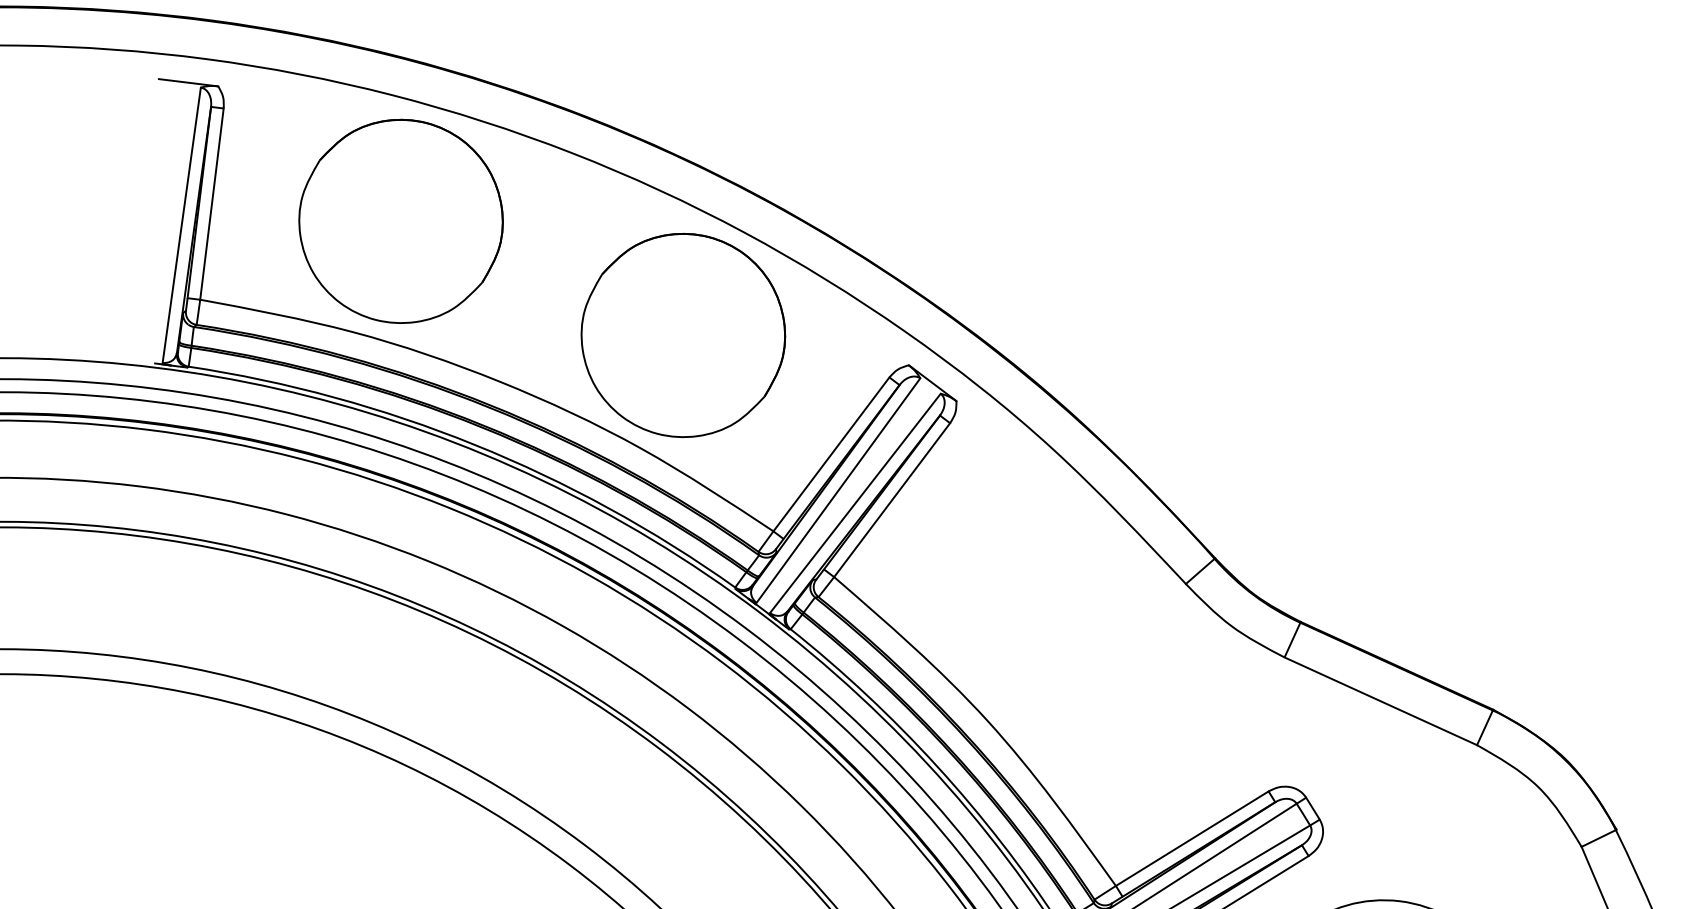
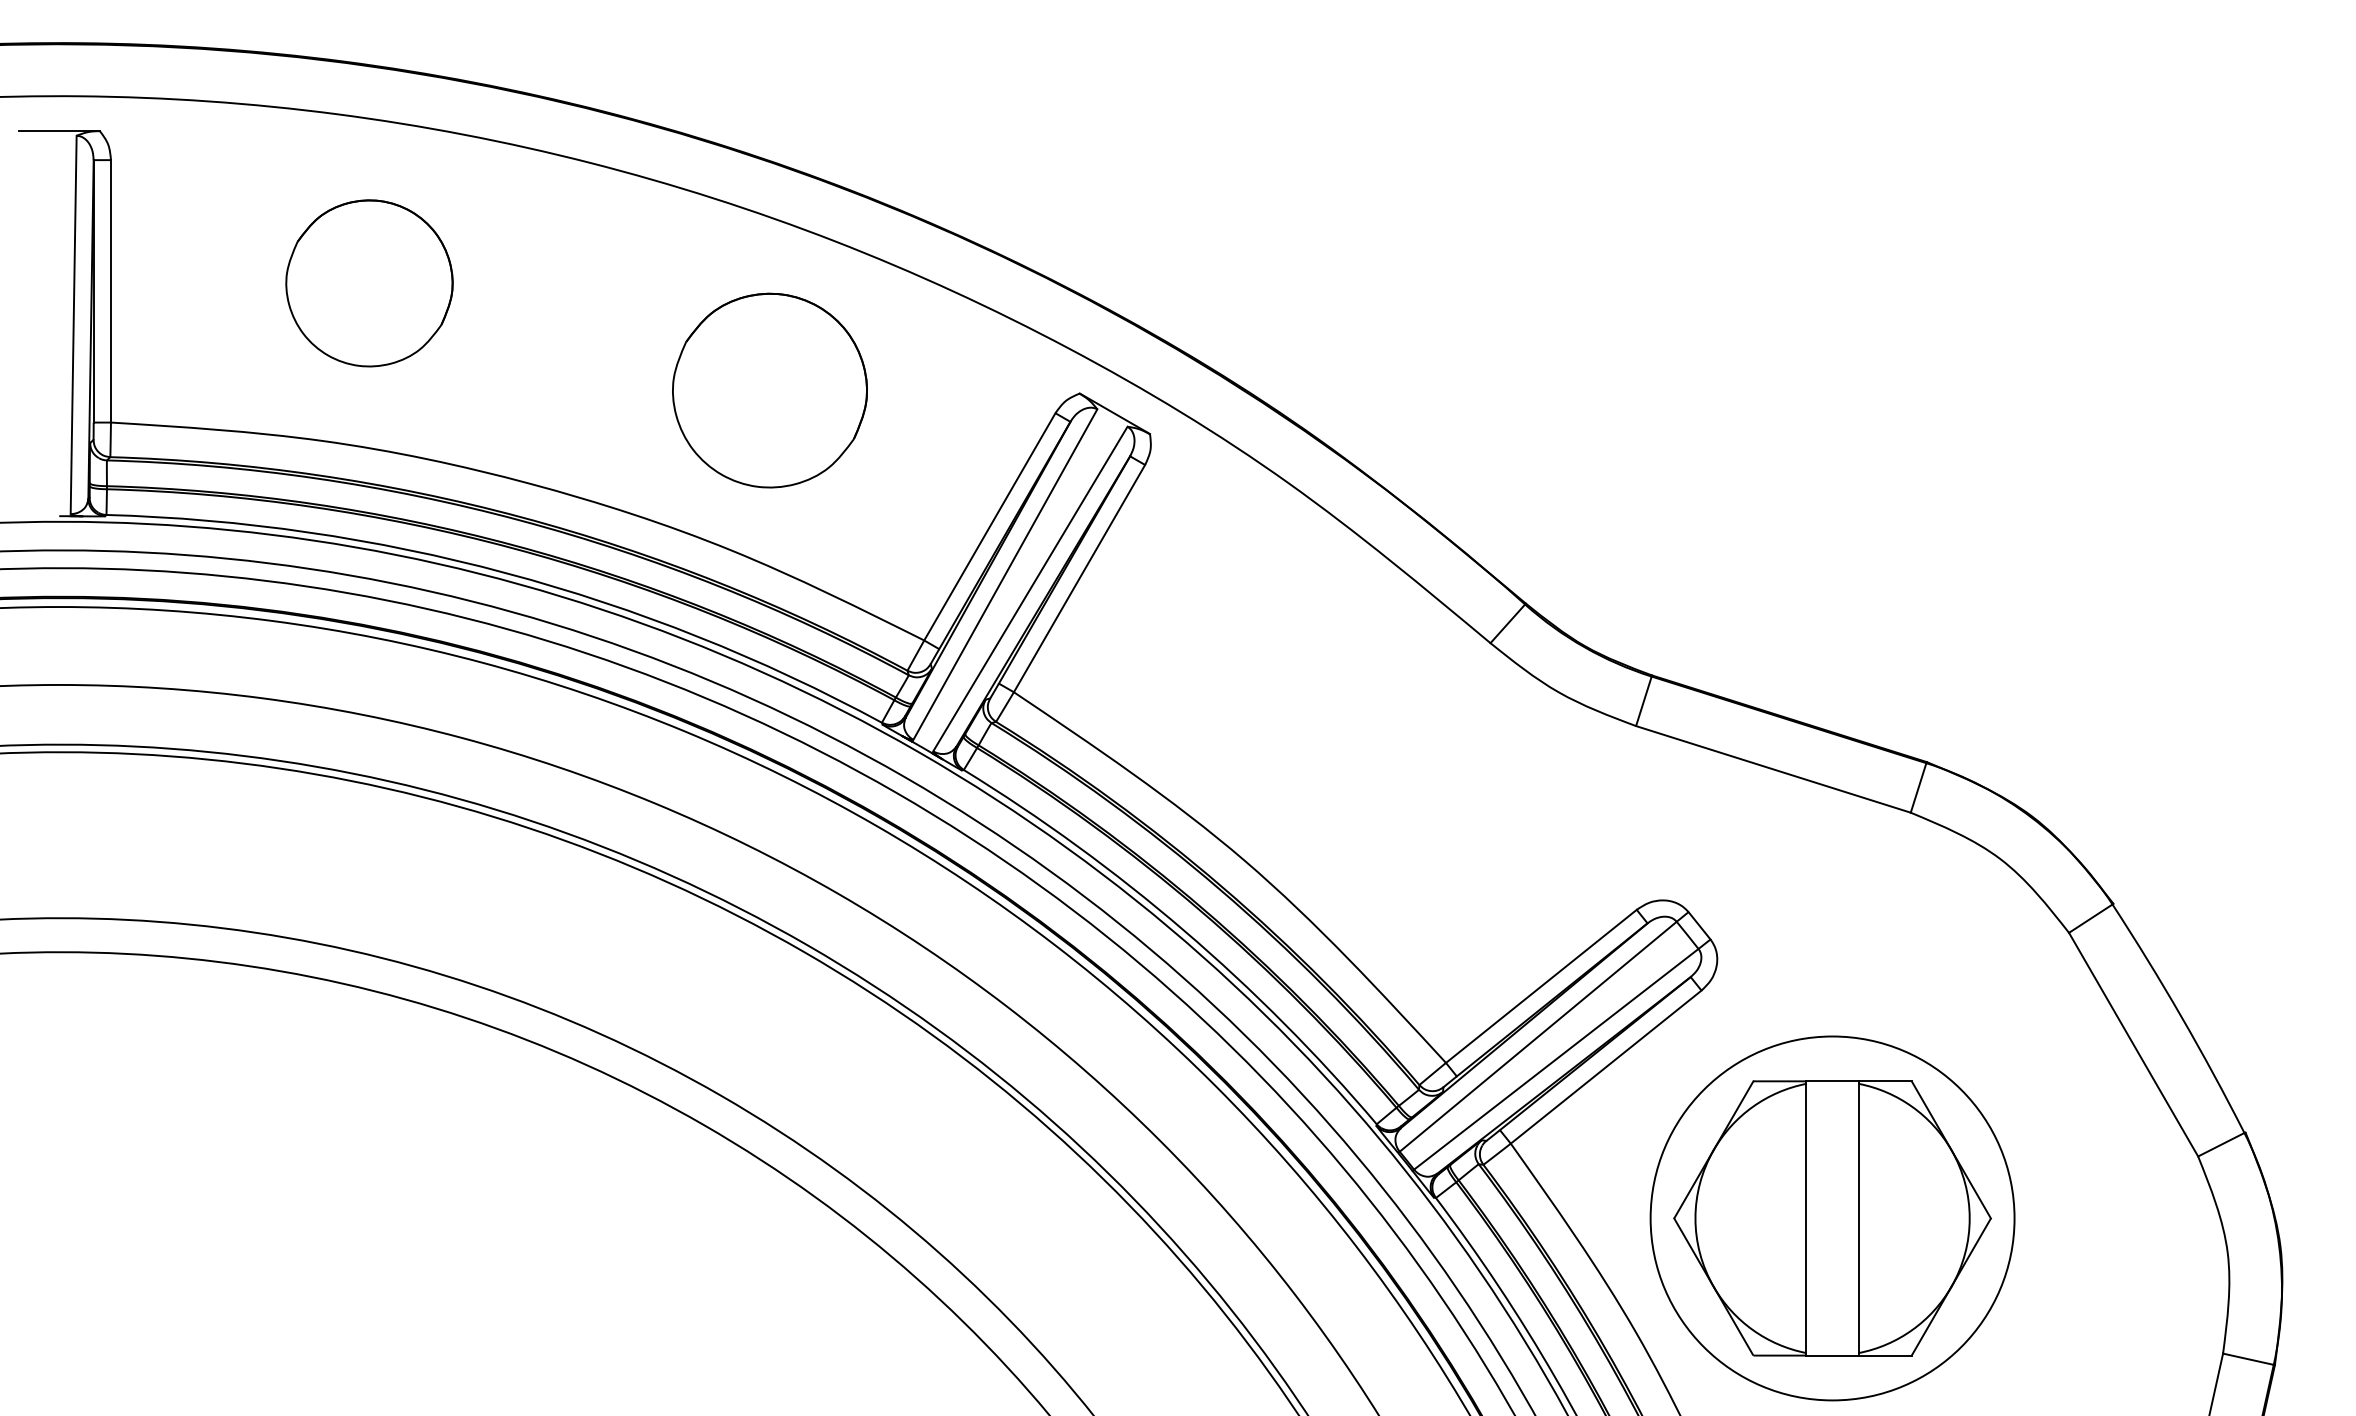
part: (401, 221) -> (369, 283), size x0.6
part: (683, 335) -> (769, 390), size x0.7

